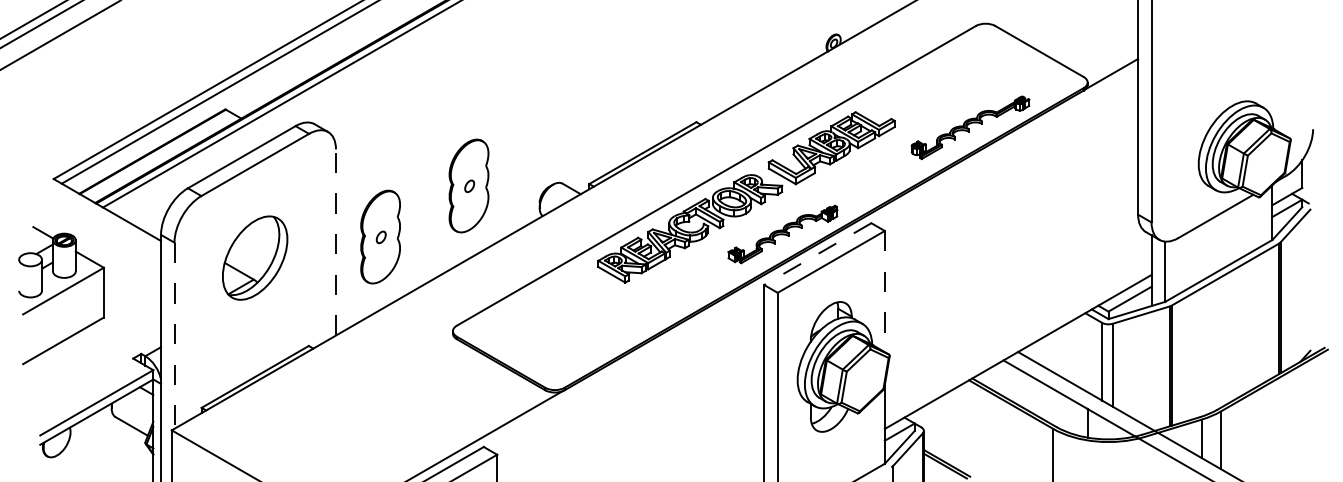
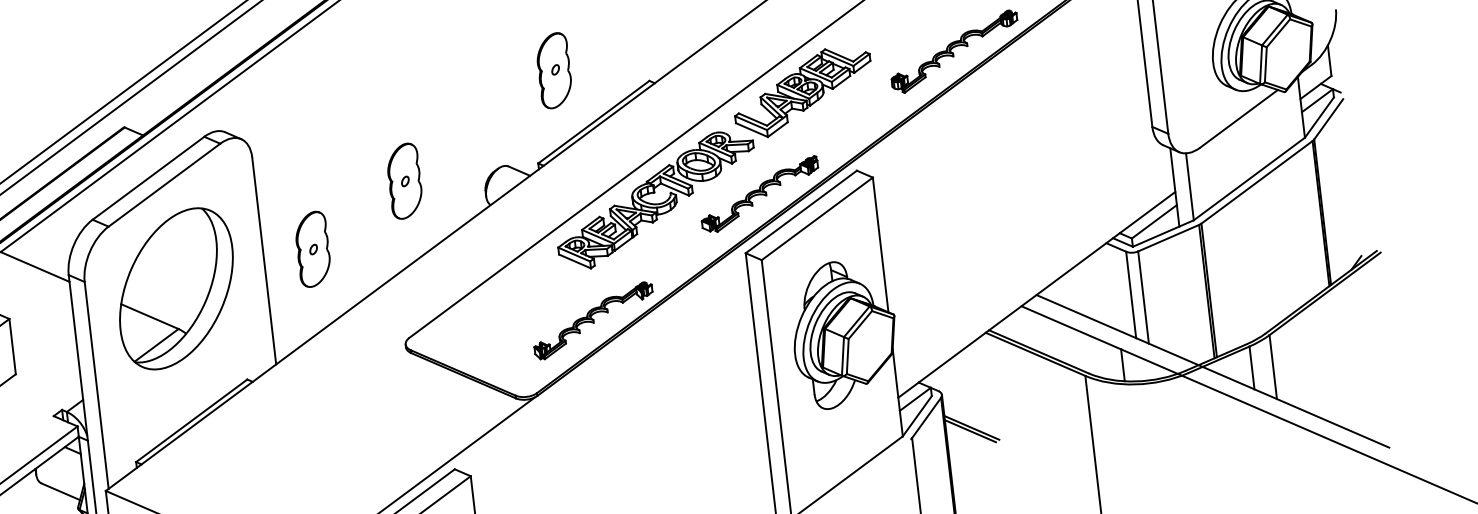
part: (612, 103) -> (553, 70), added
part: (468, 186) -> (404, 181), size x0.71
part: (380, 237) -> (313, 249), size x0.71
line: (336, 242) -> (264, 260), dashed -> solid
line: (817, 254) -> (801, 212), dashed -> solid
part: (254, 257) -> (175, 288), size x1.67
line: (884, 291) -> (880, 244), dashed -> solid
part: (621, 329) -> (592, 320), added
line: (174, 336) -> (96, 386), dashed -> solid

